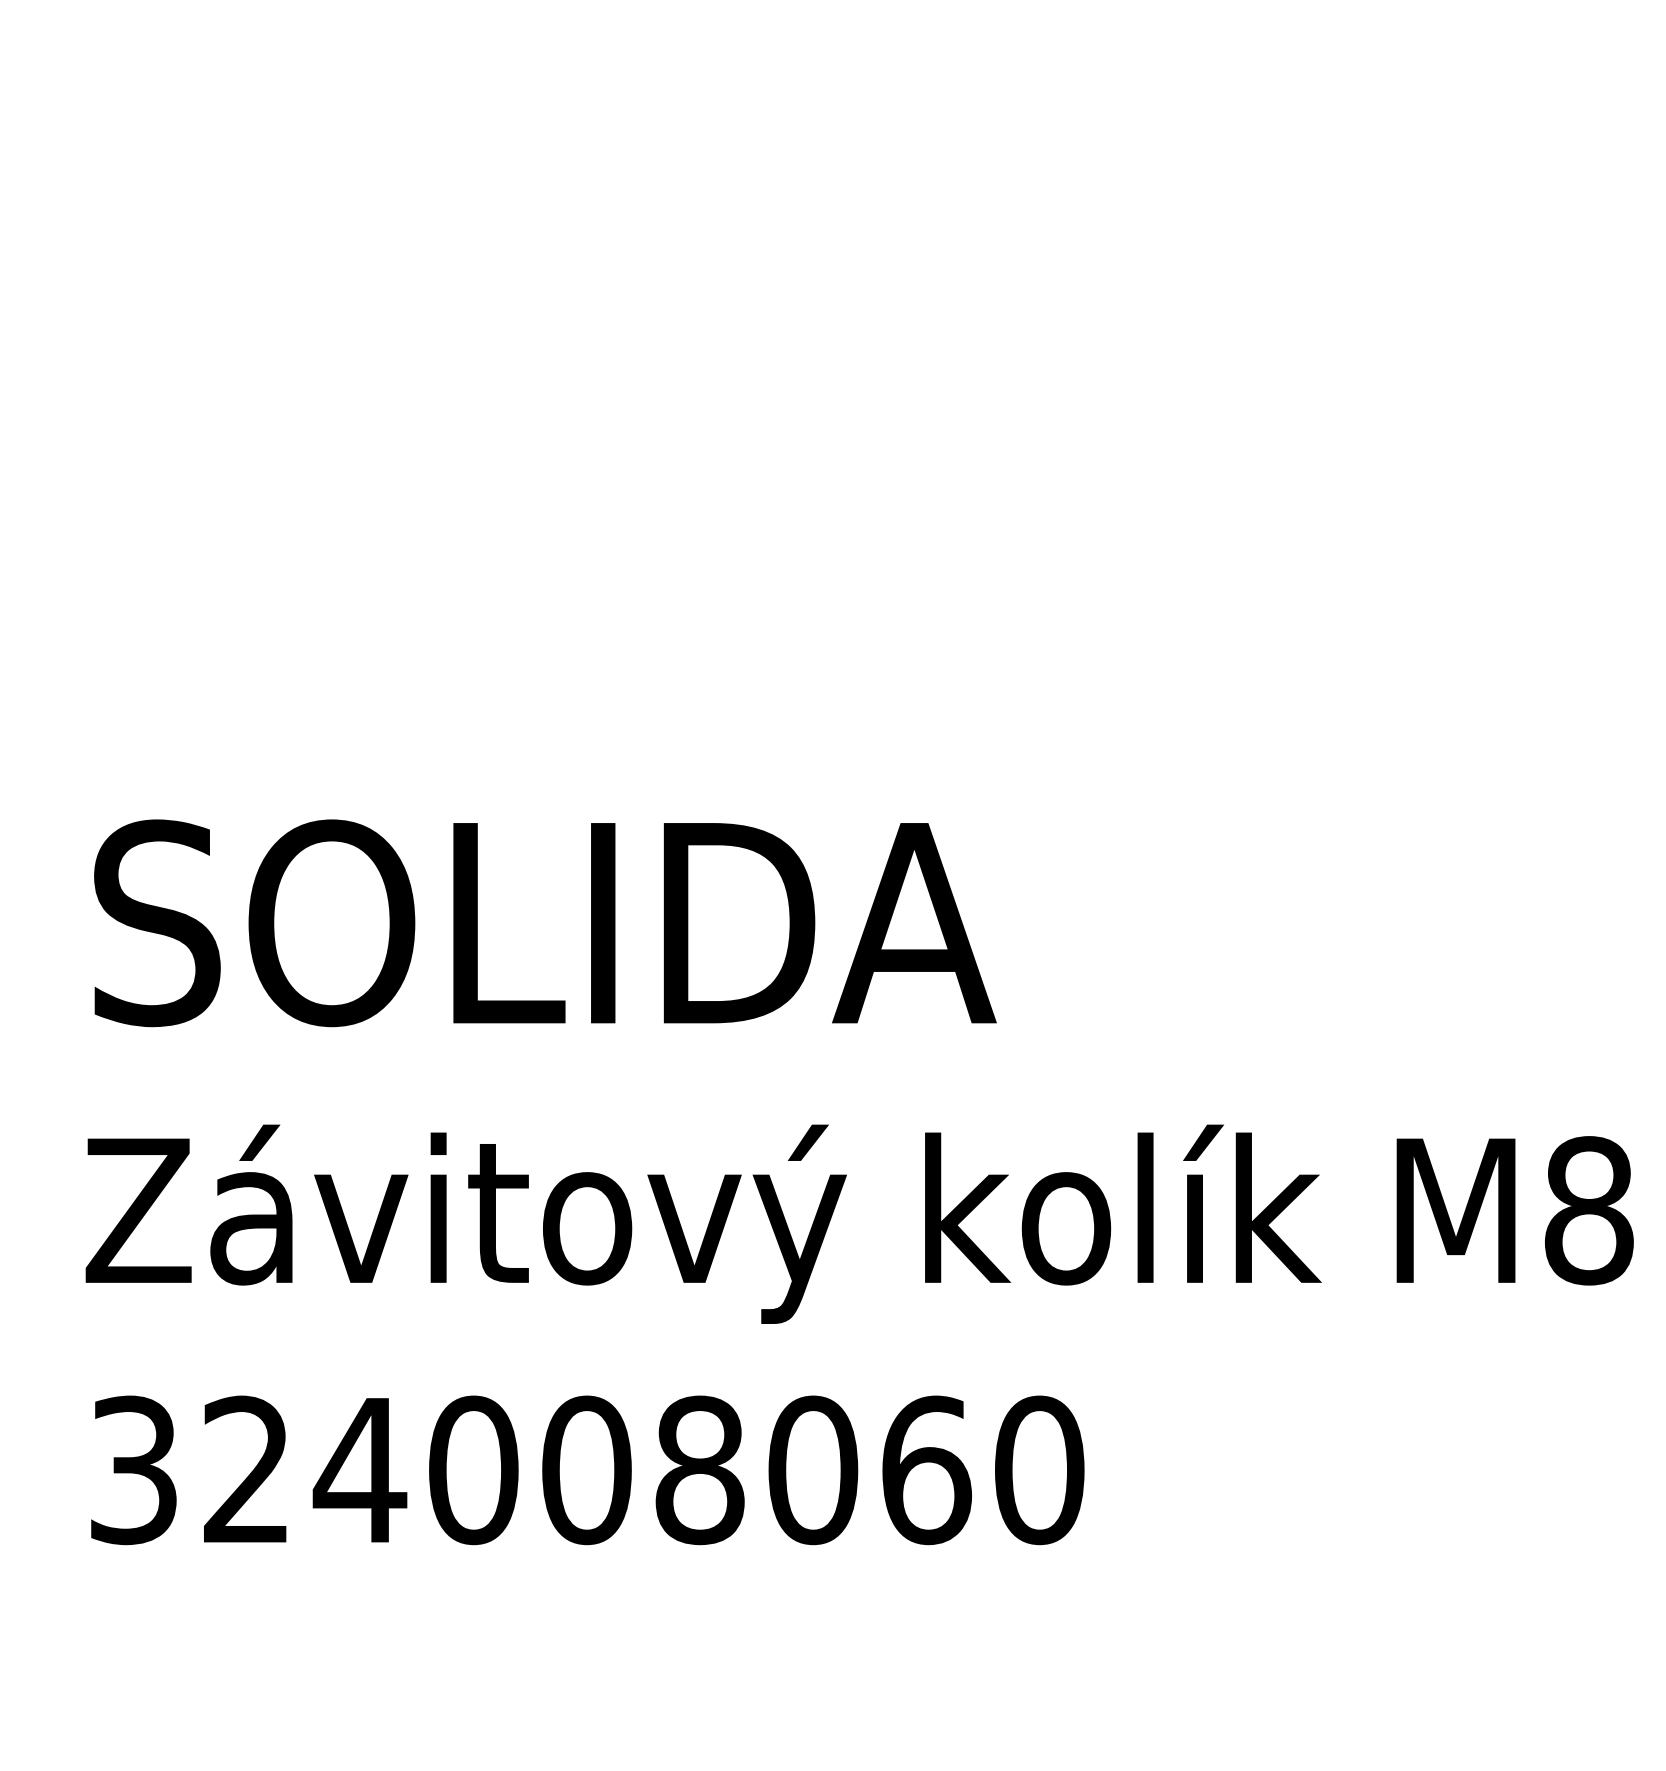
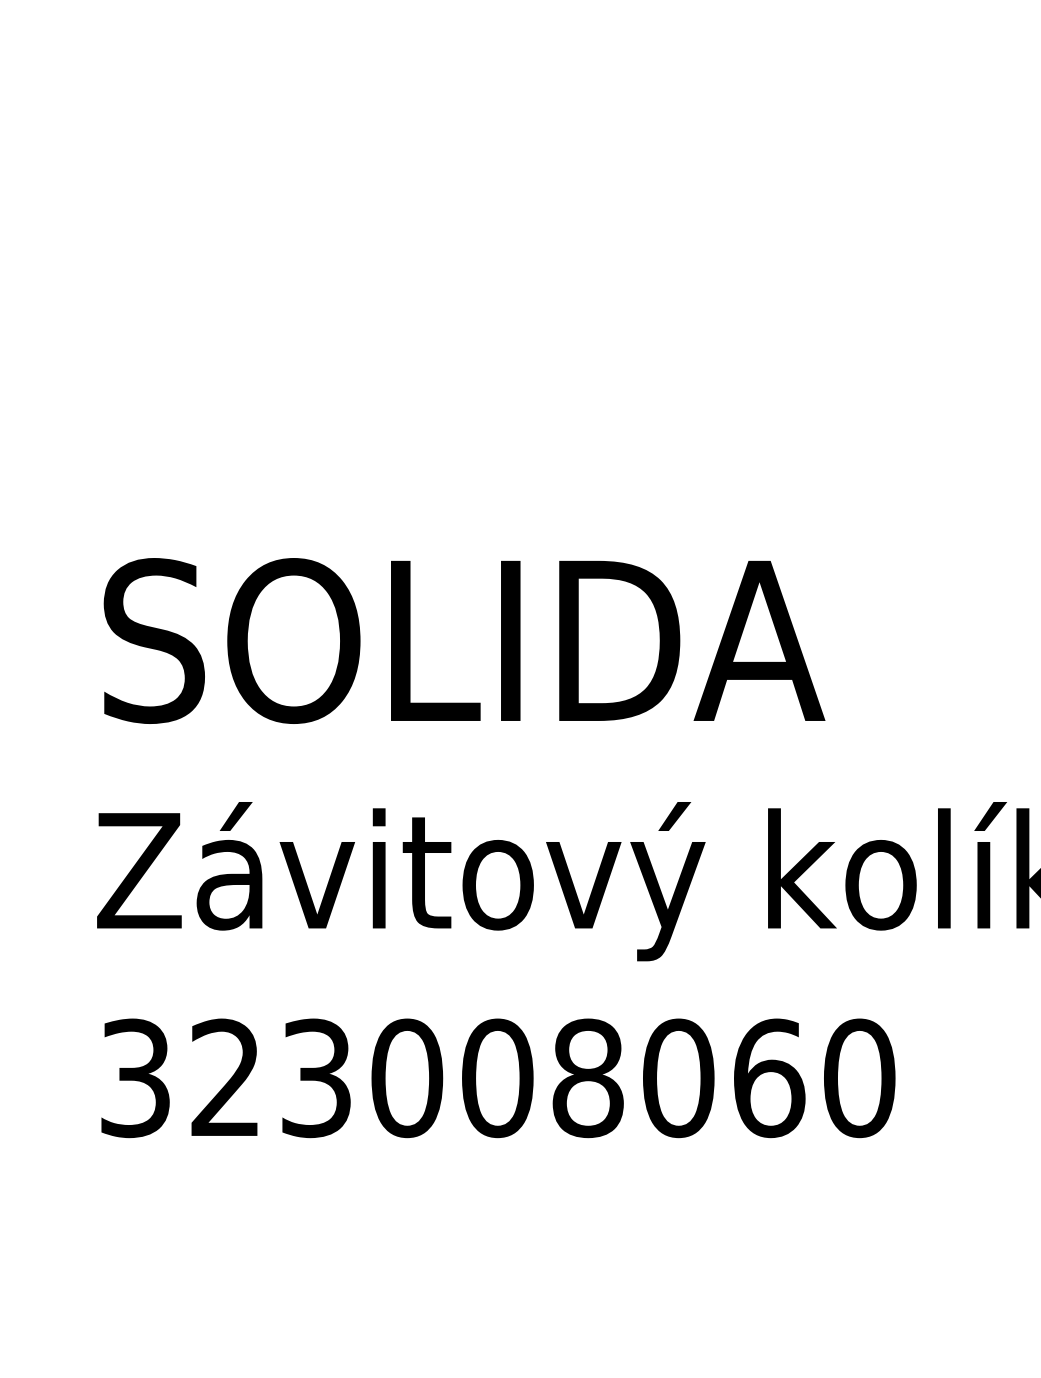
text: (359, 1470) -> (315, 1078), 324008060 -> 323008060

